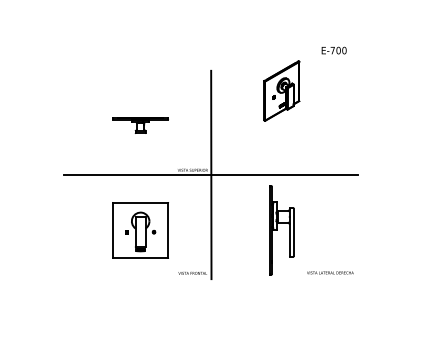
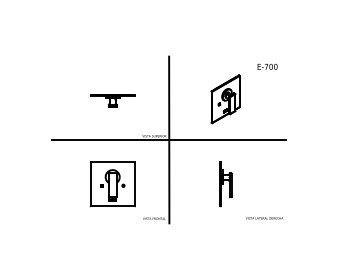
text: (333, 50) -> (267, 66), moved
part: (281, 90) -> (225, 98), moved
part: (281, 230) -> (225, 184), size x0.62

